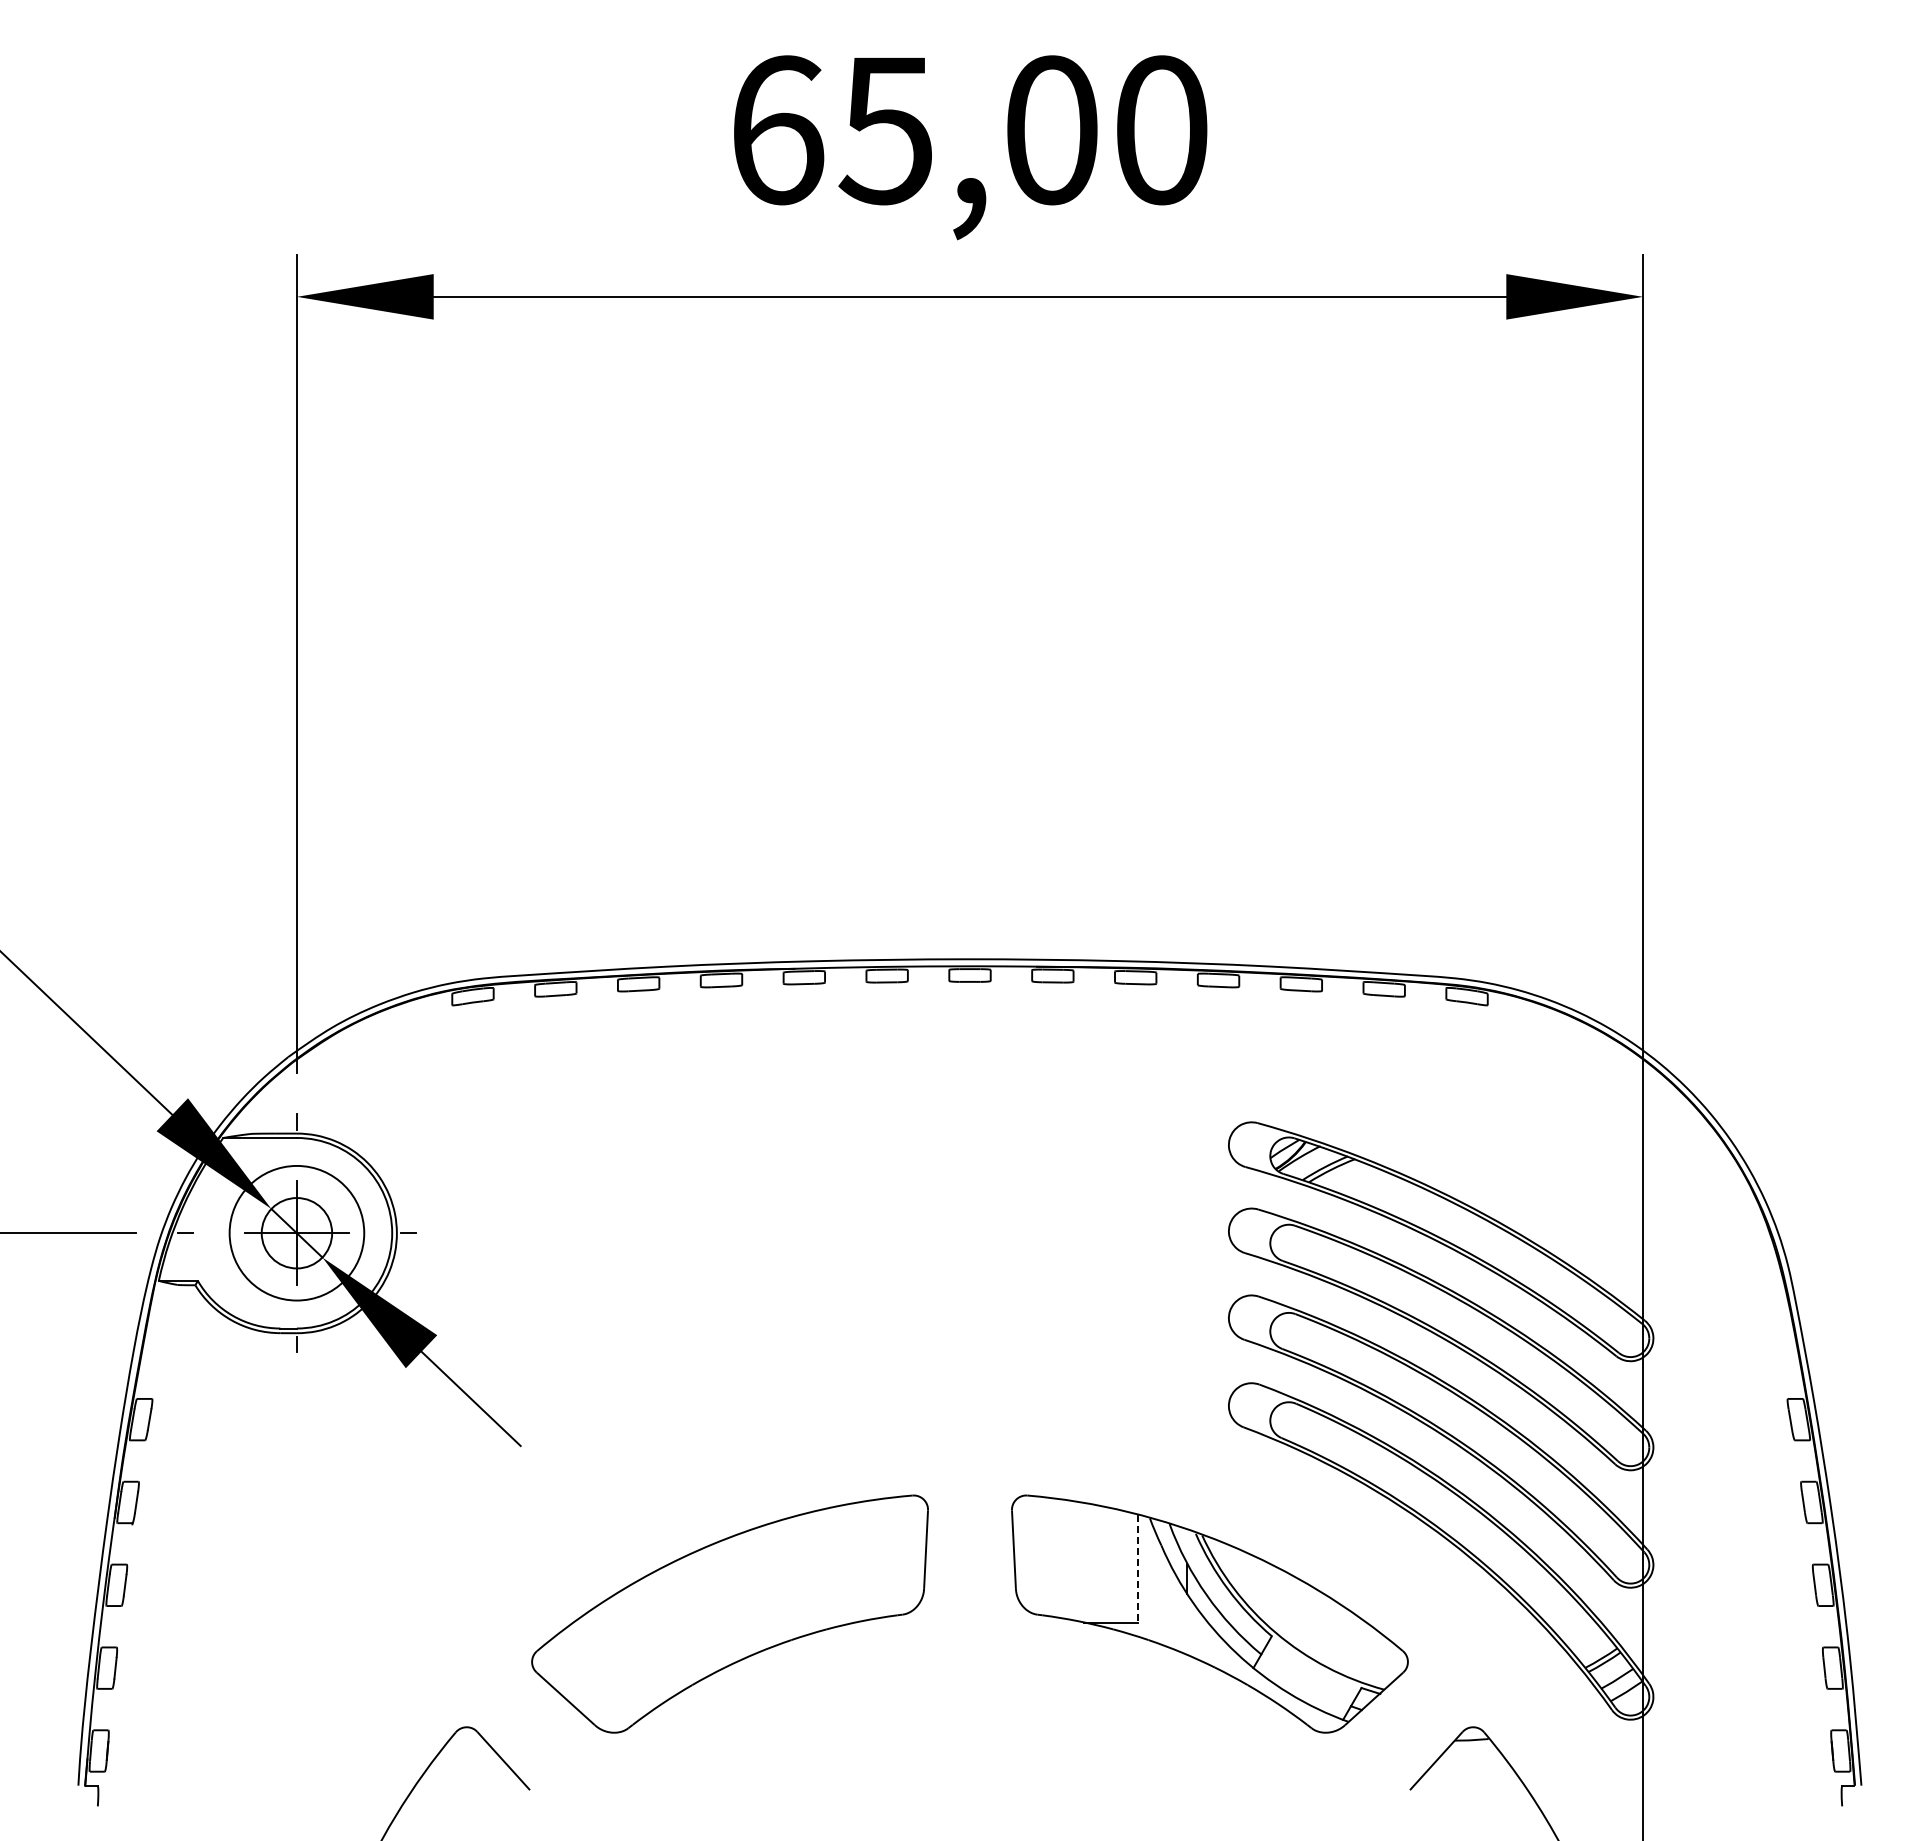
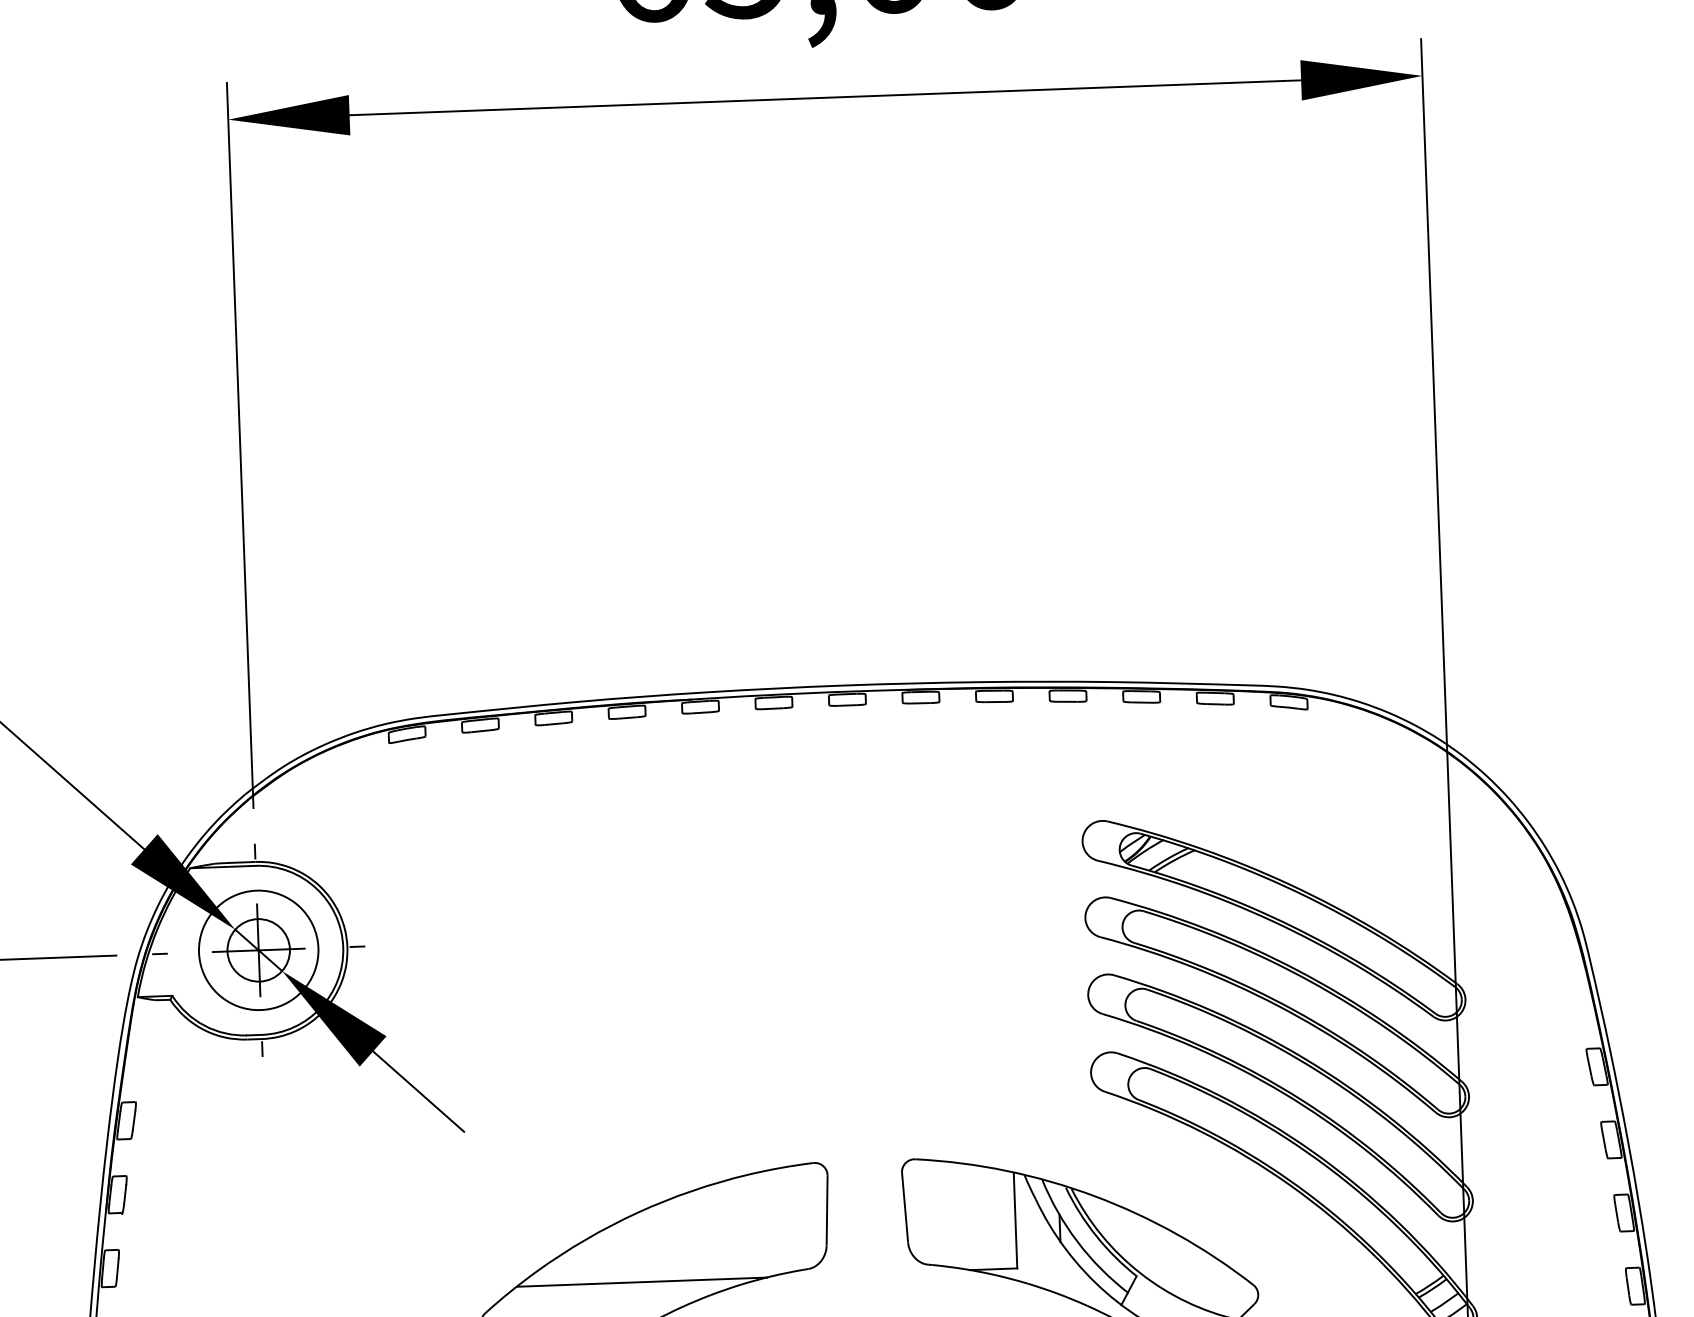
line: (1137, 1568) -> (1015, 1220), dashed -> solid
line: (714, 1622) -> (641, 1282), added

